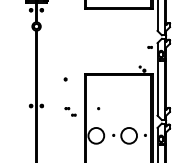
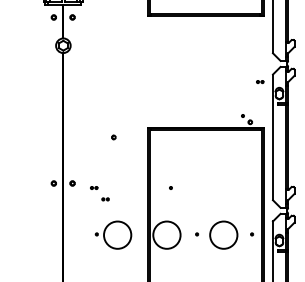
part: (70, 111) -> (99, 192), moved
part: (65, 135) -> (113, 234), added

